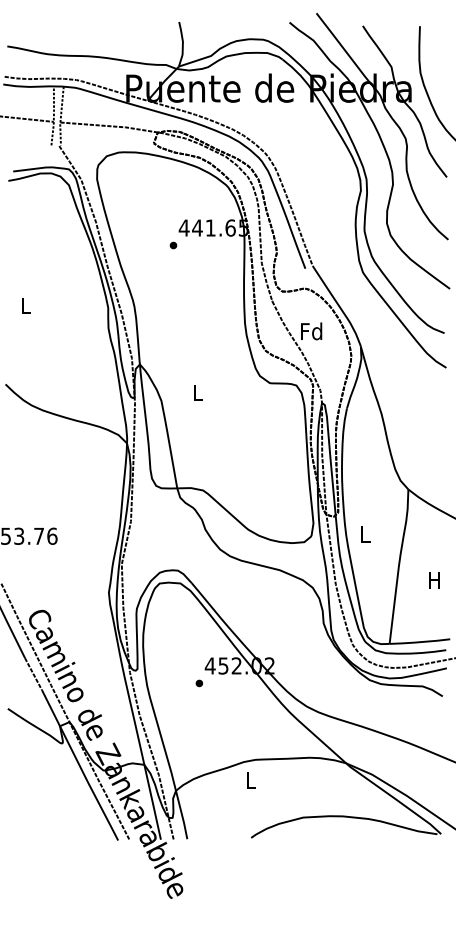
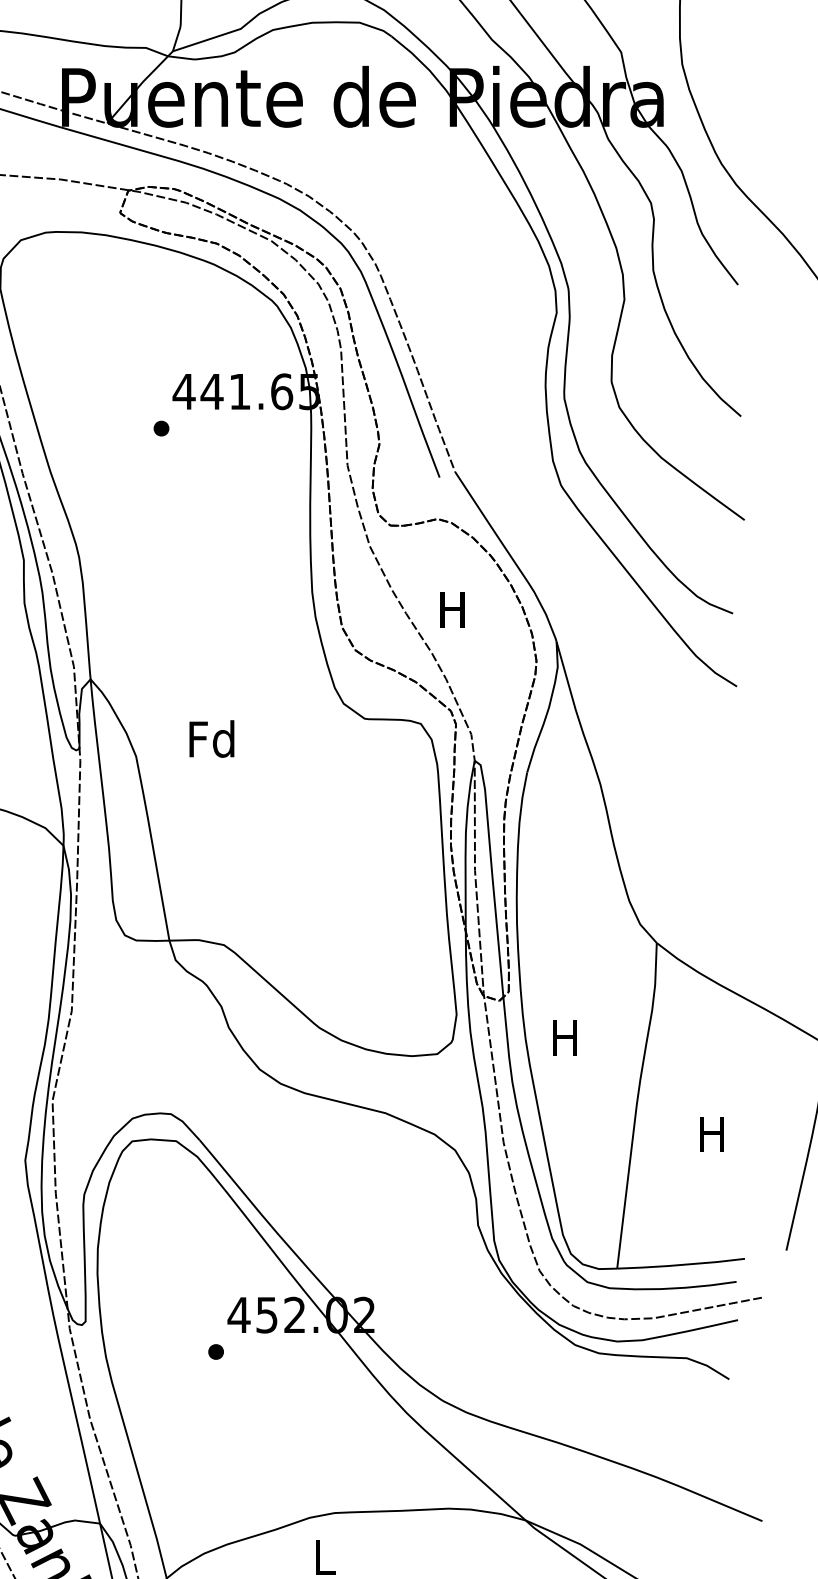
text: (311, 331) -> (452, 609), Fd -> H
text: (196, 392) -> (209, 738), L -> Fd
text: (364, 534) -> (564, 1037), L -> H

